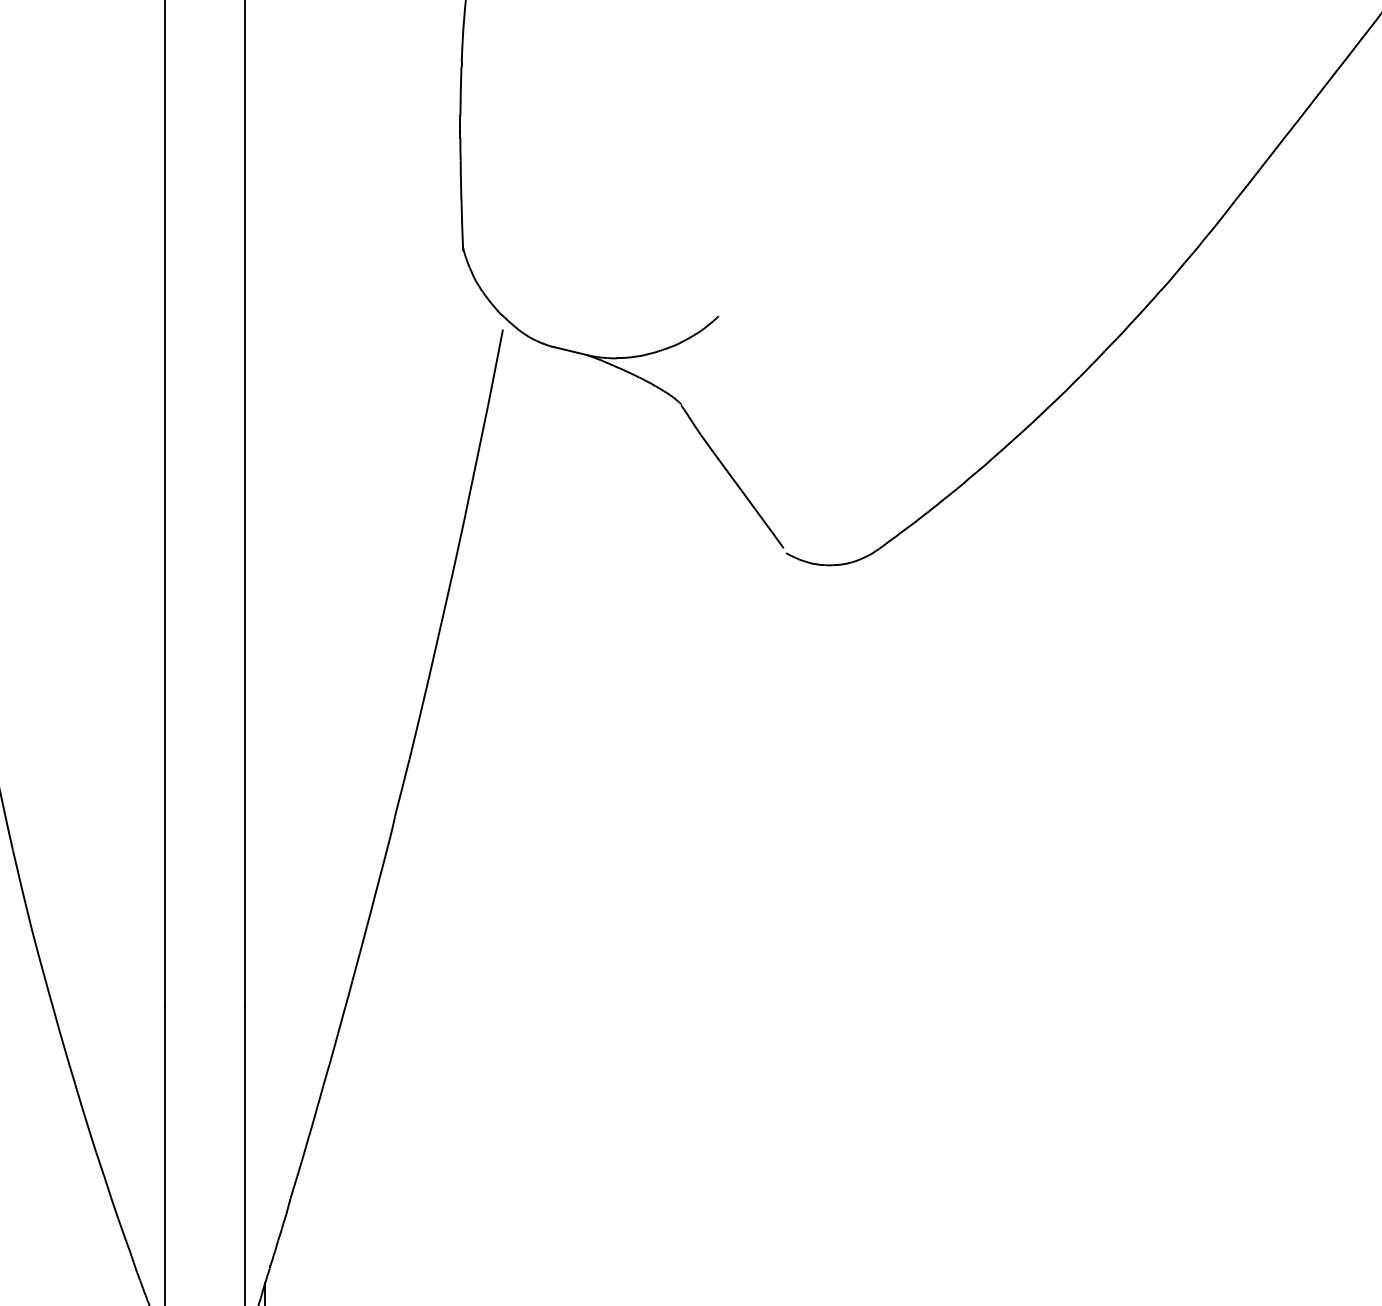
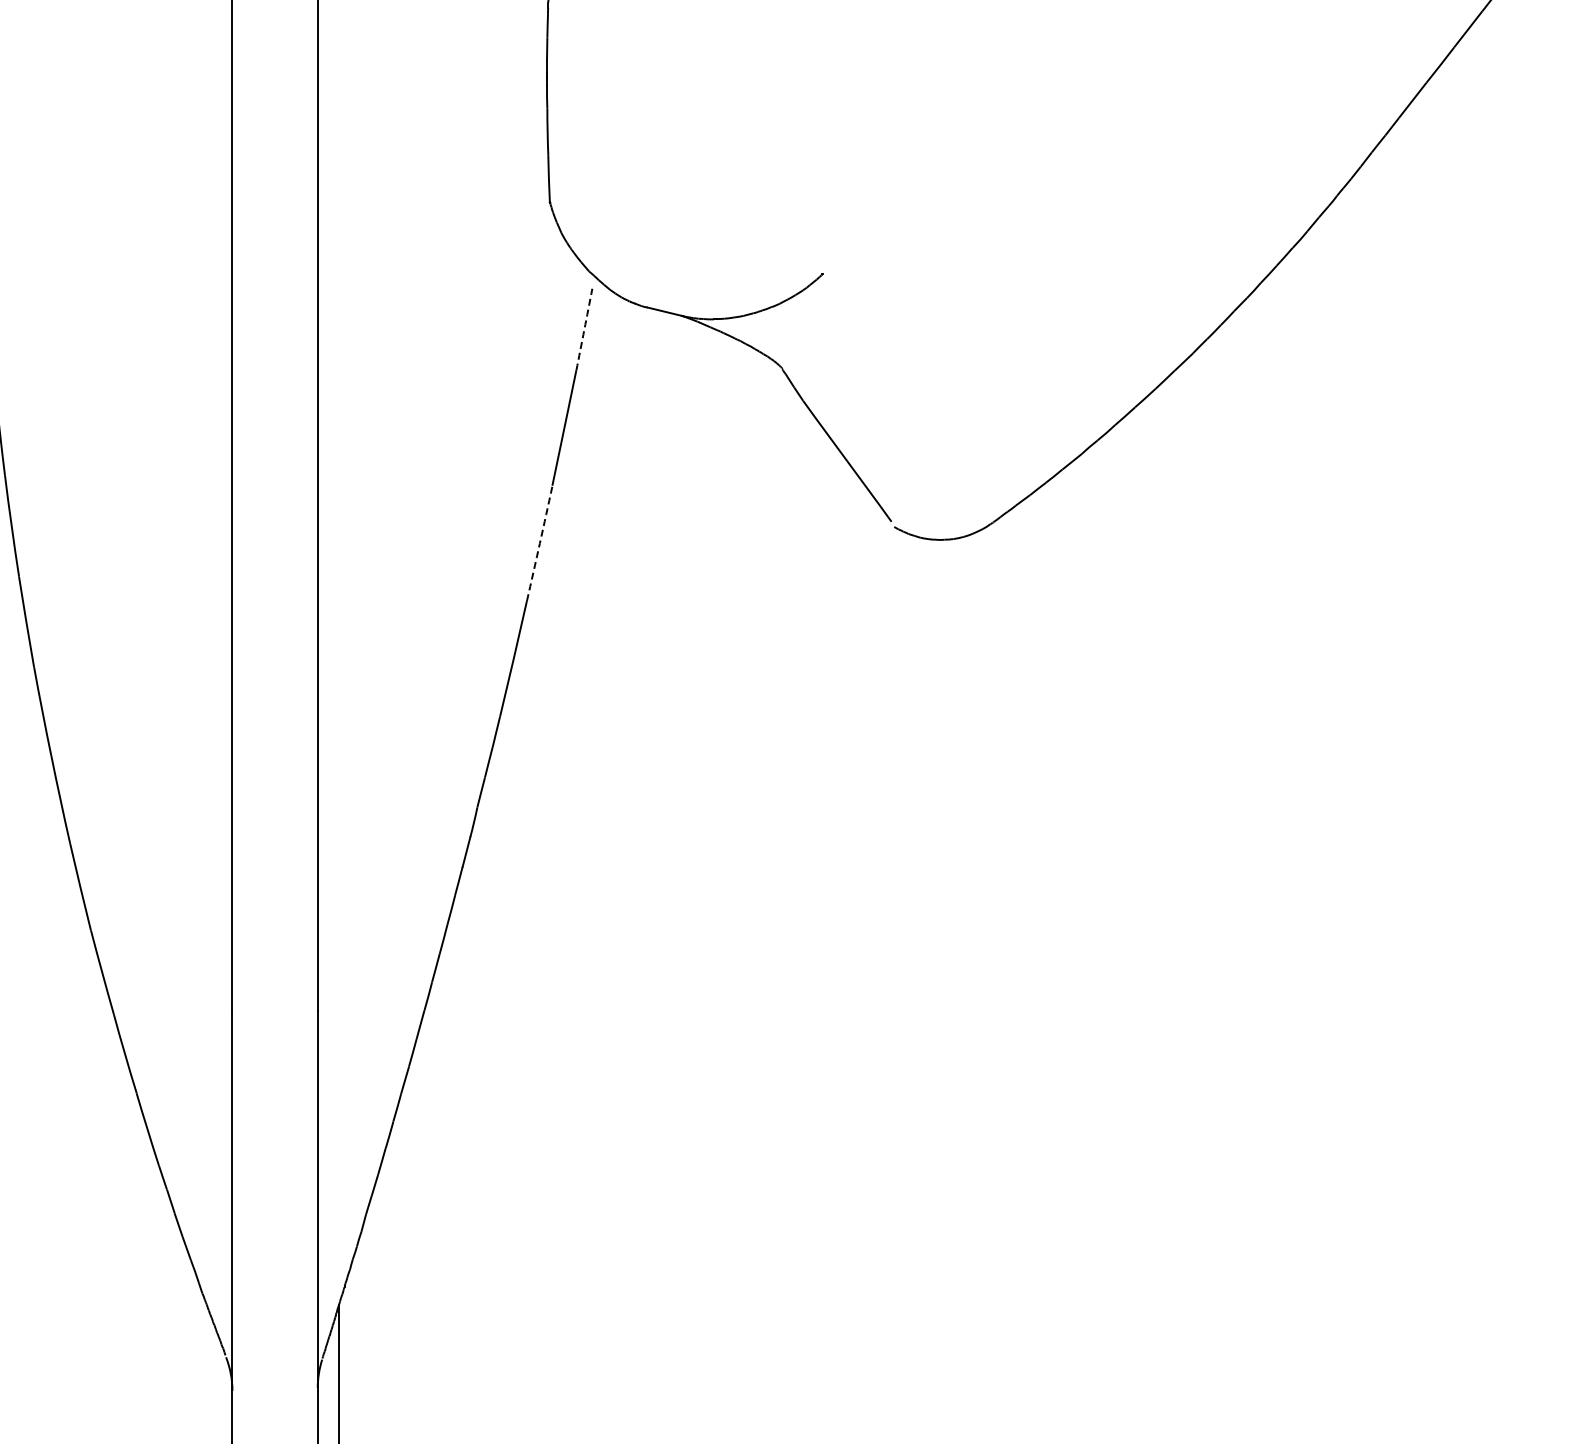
arc: (495, 367) -> (584, 329), solid -> dashed
arc: (453, 568) -> (539, 543), solid -> dashed

